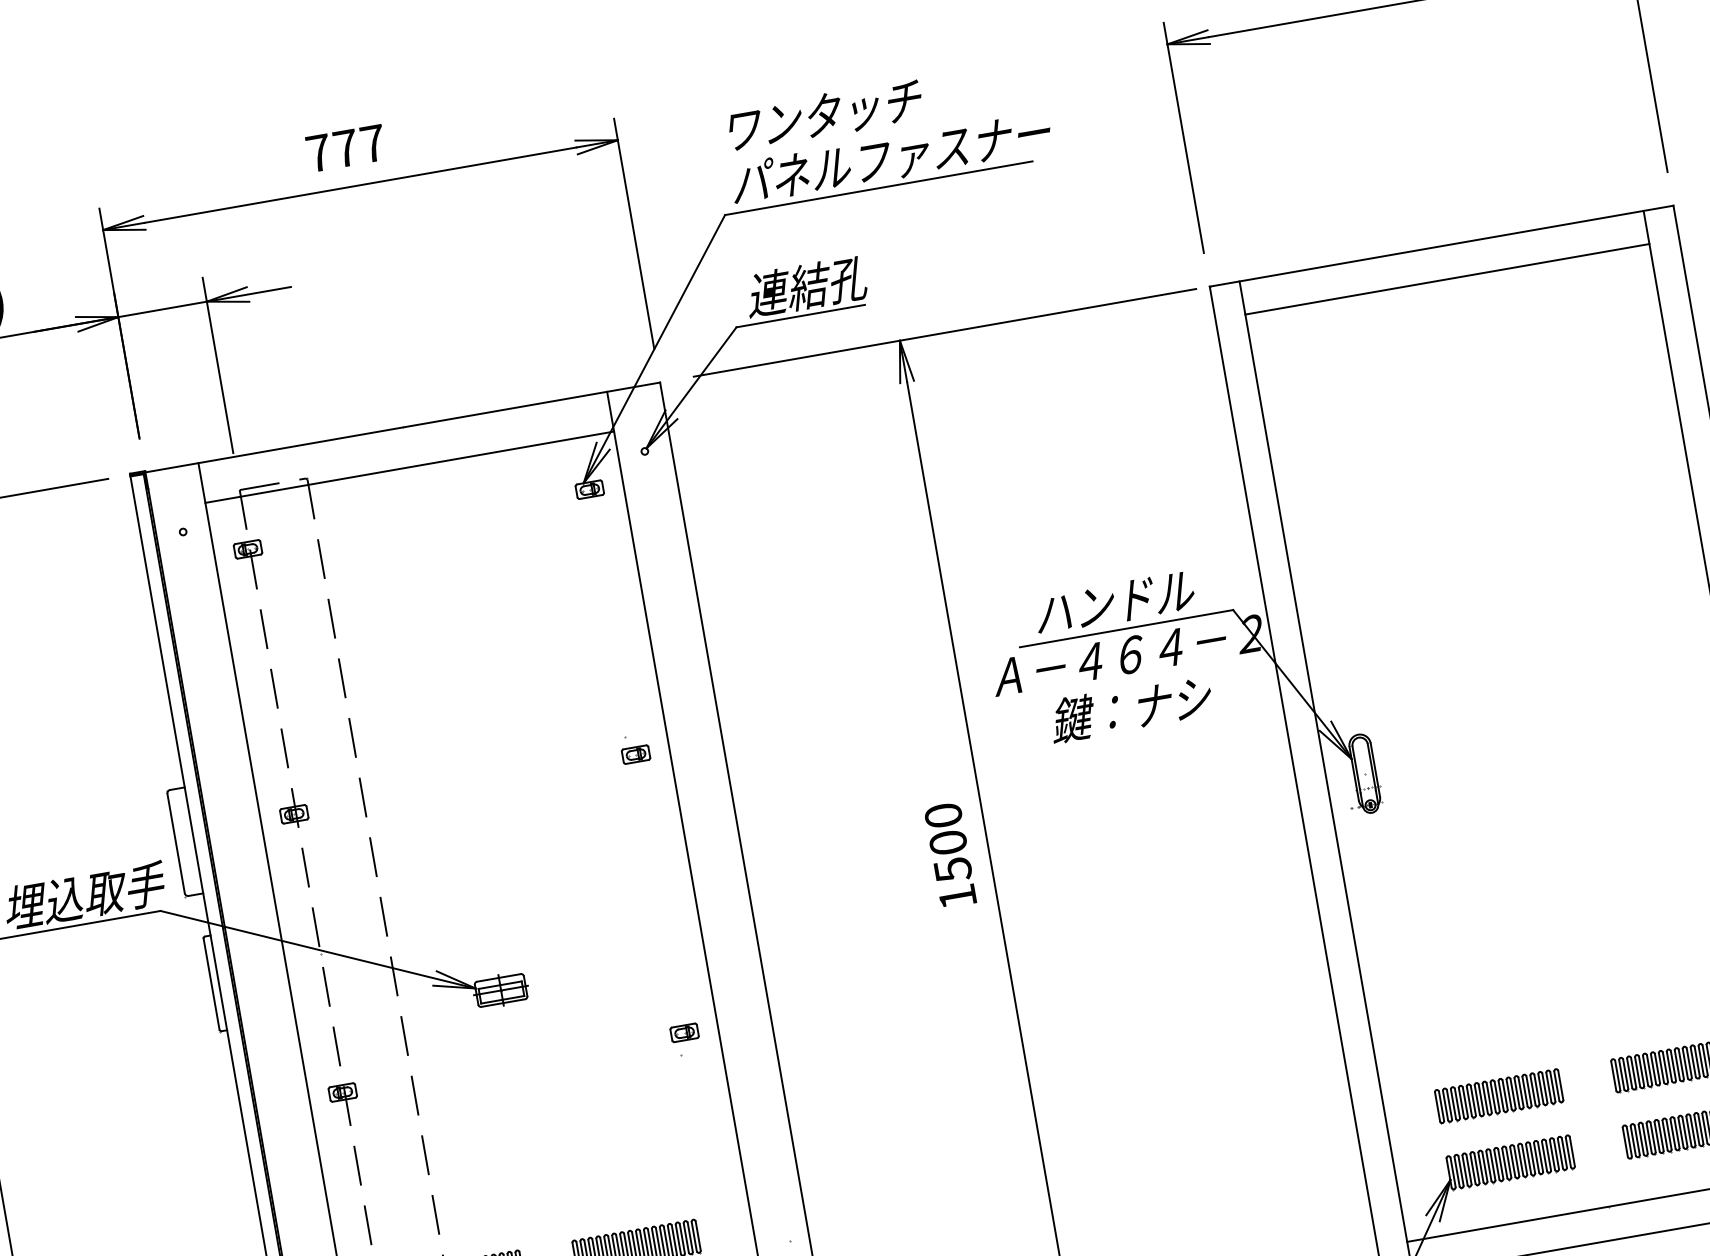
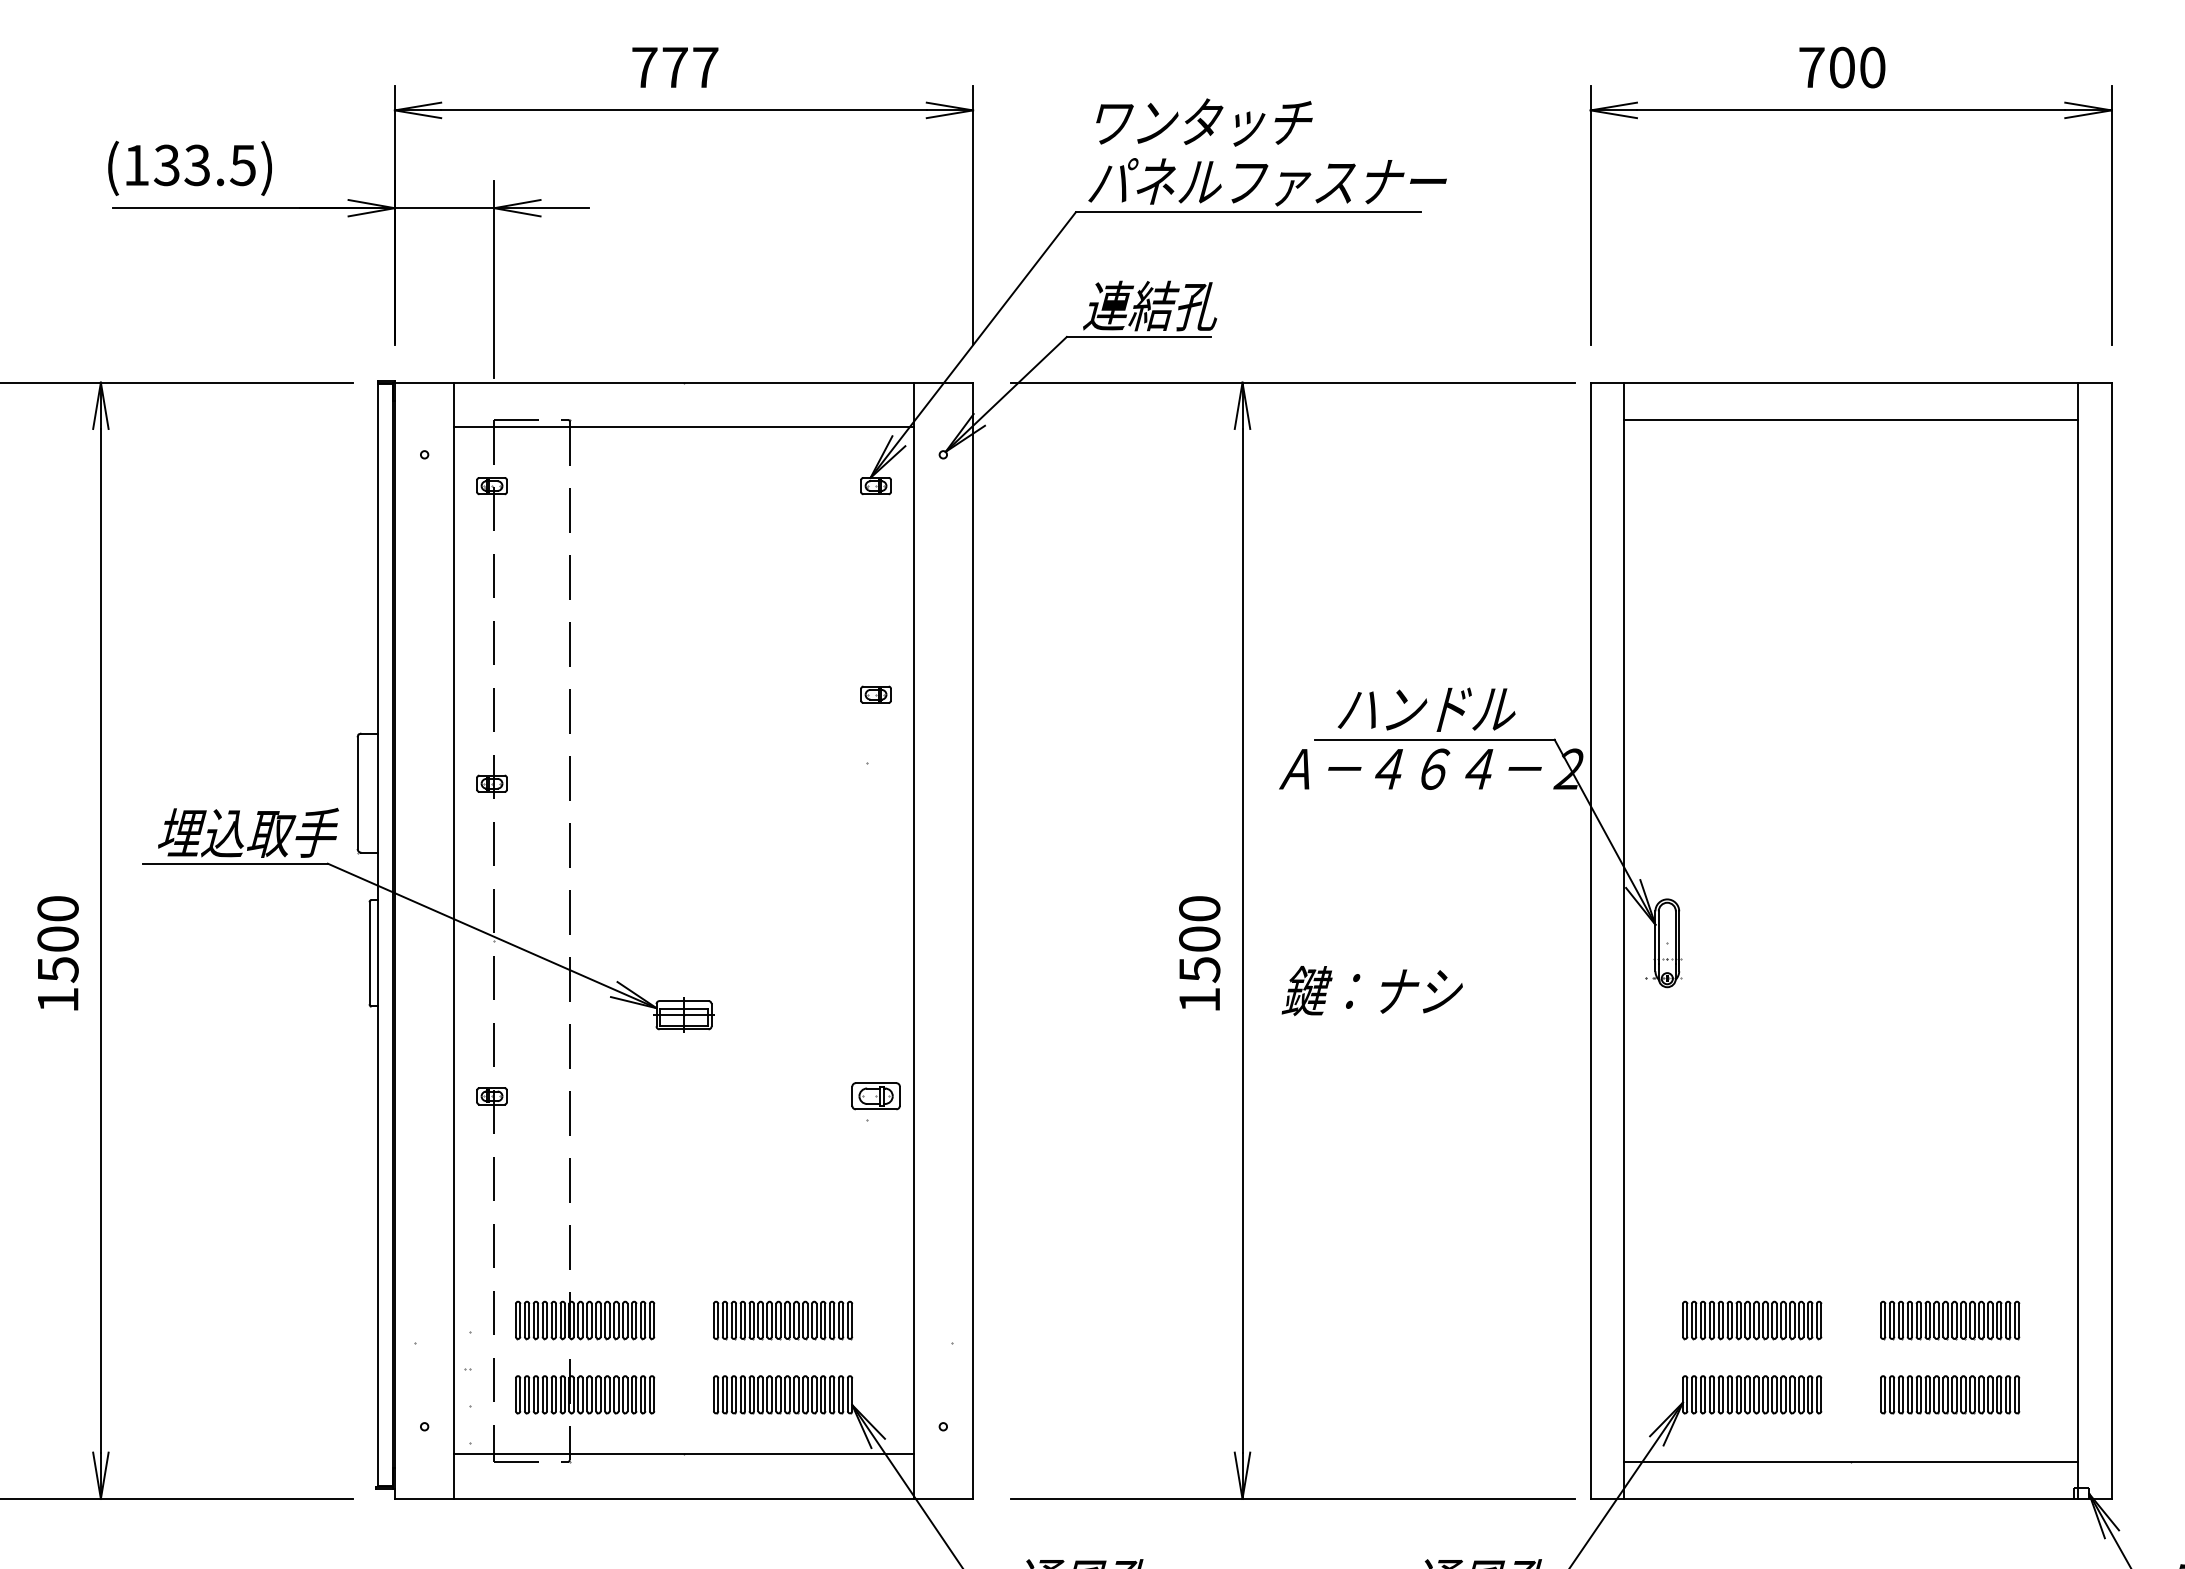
text: (1130, 709) -> (1371, 991), moved
part: (635, 754) -> (875, 694), moved
part: (684, 1033) -> (875, 1096), size x1.6

